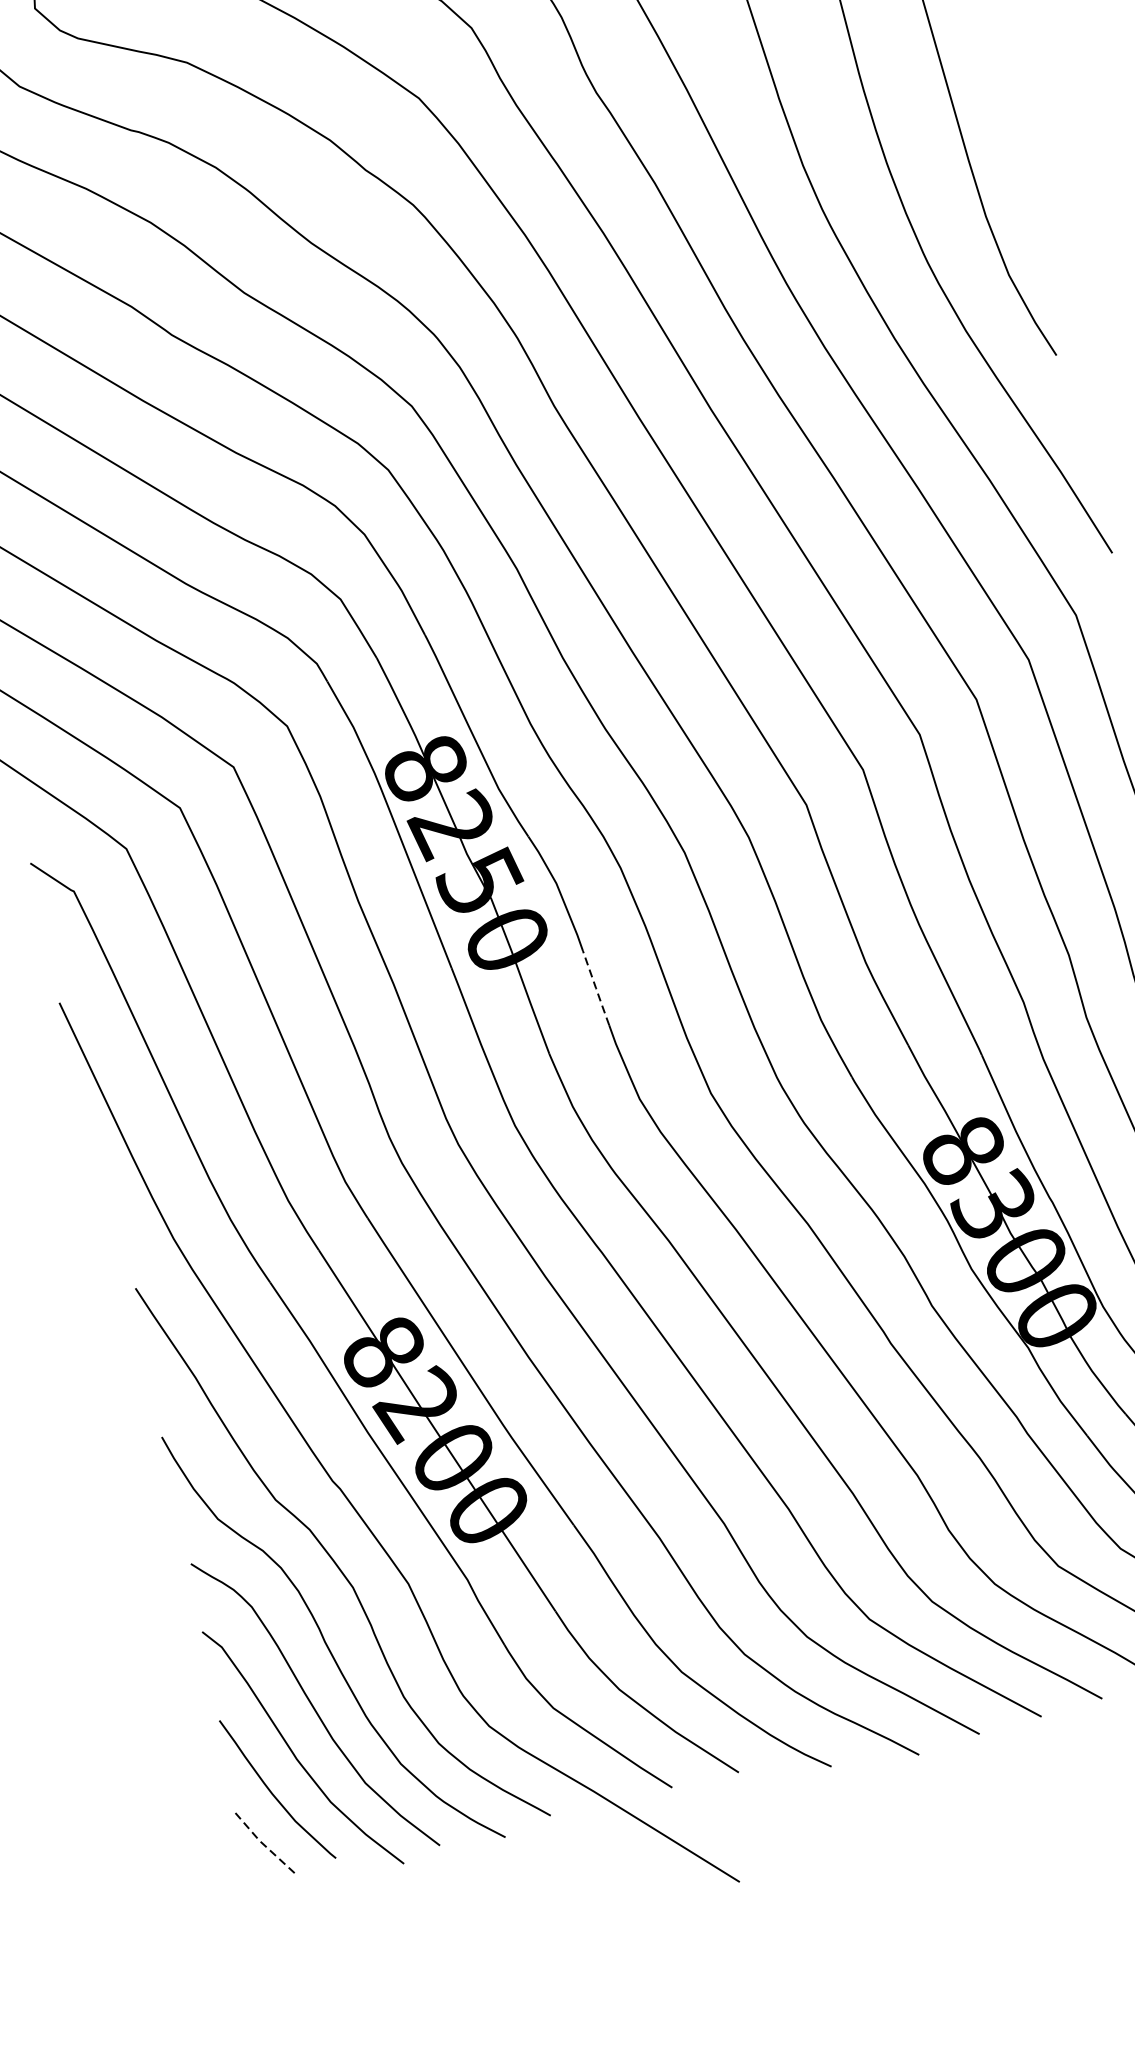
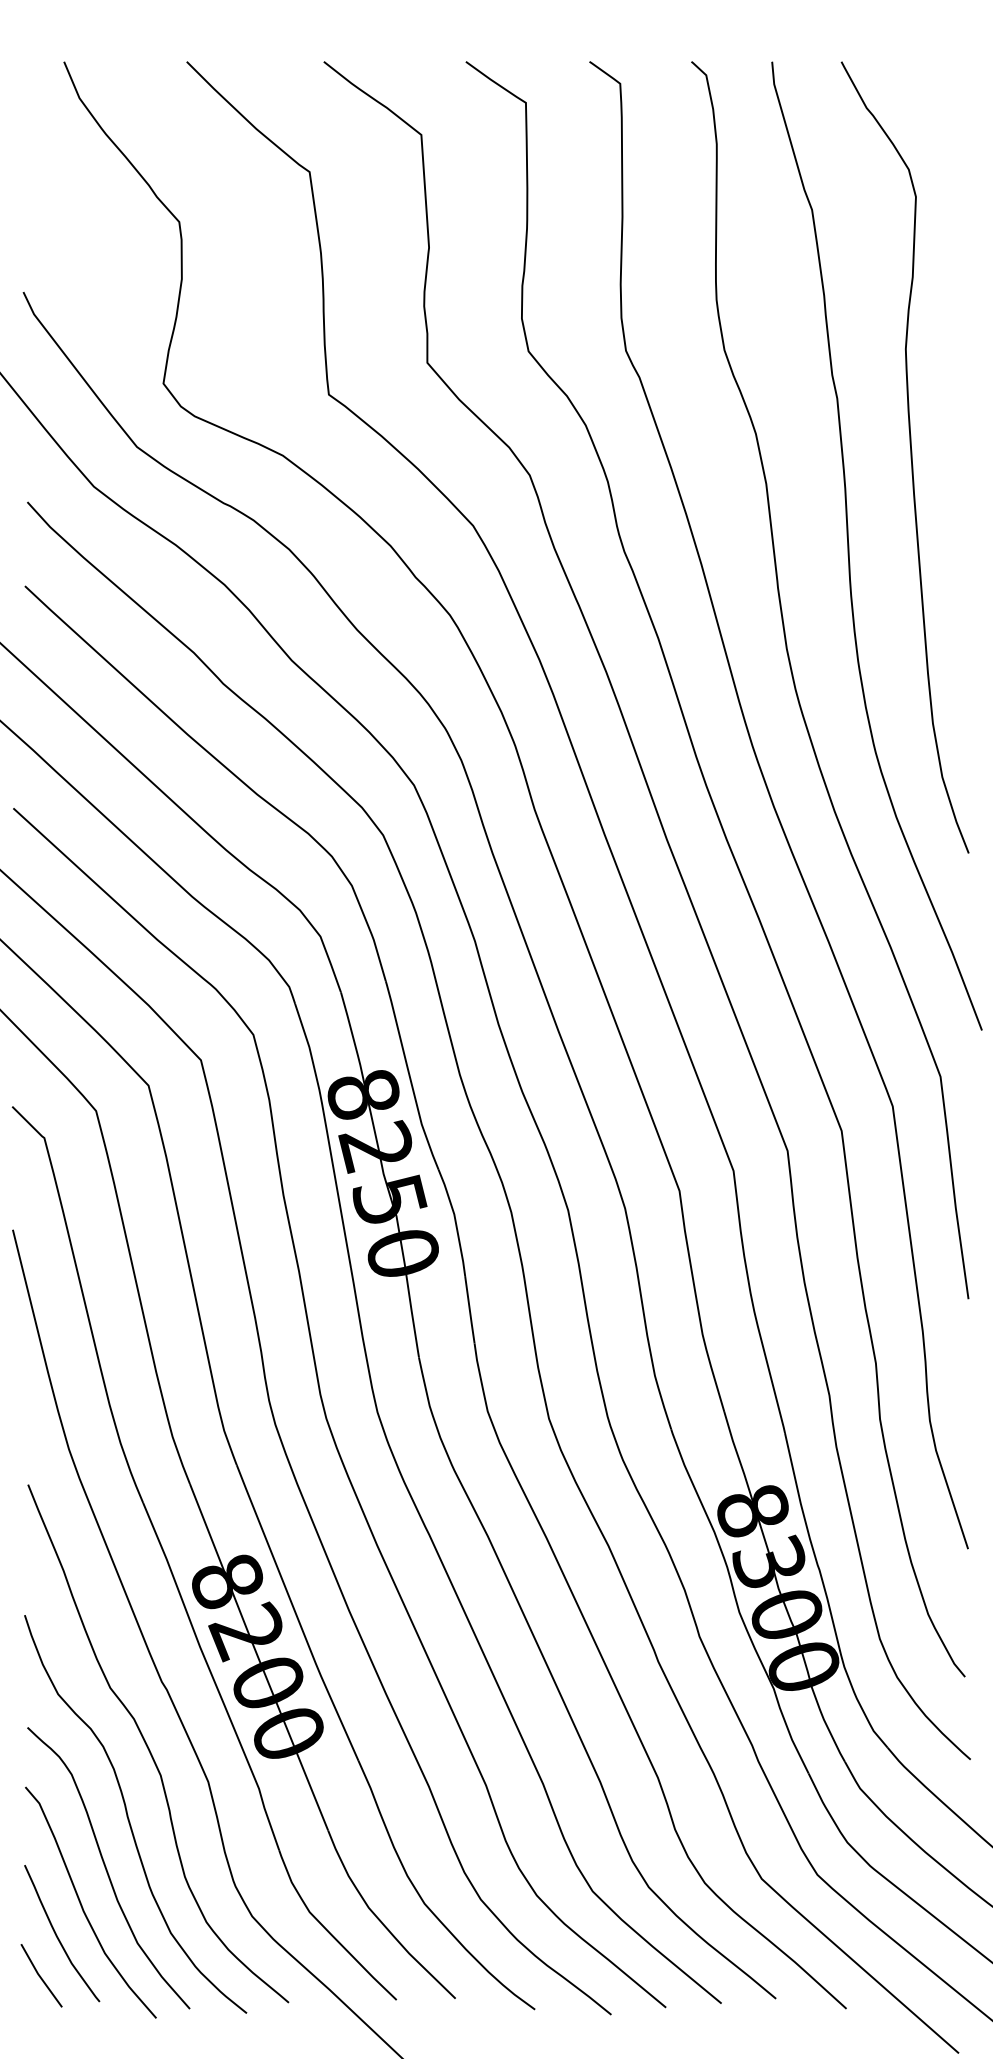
line: (595, 987) -> (469, 1309), dashed -> solid
line: (261, 1843) -> (39, 1976), dashed -> solid

